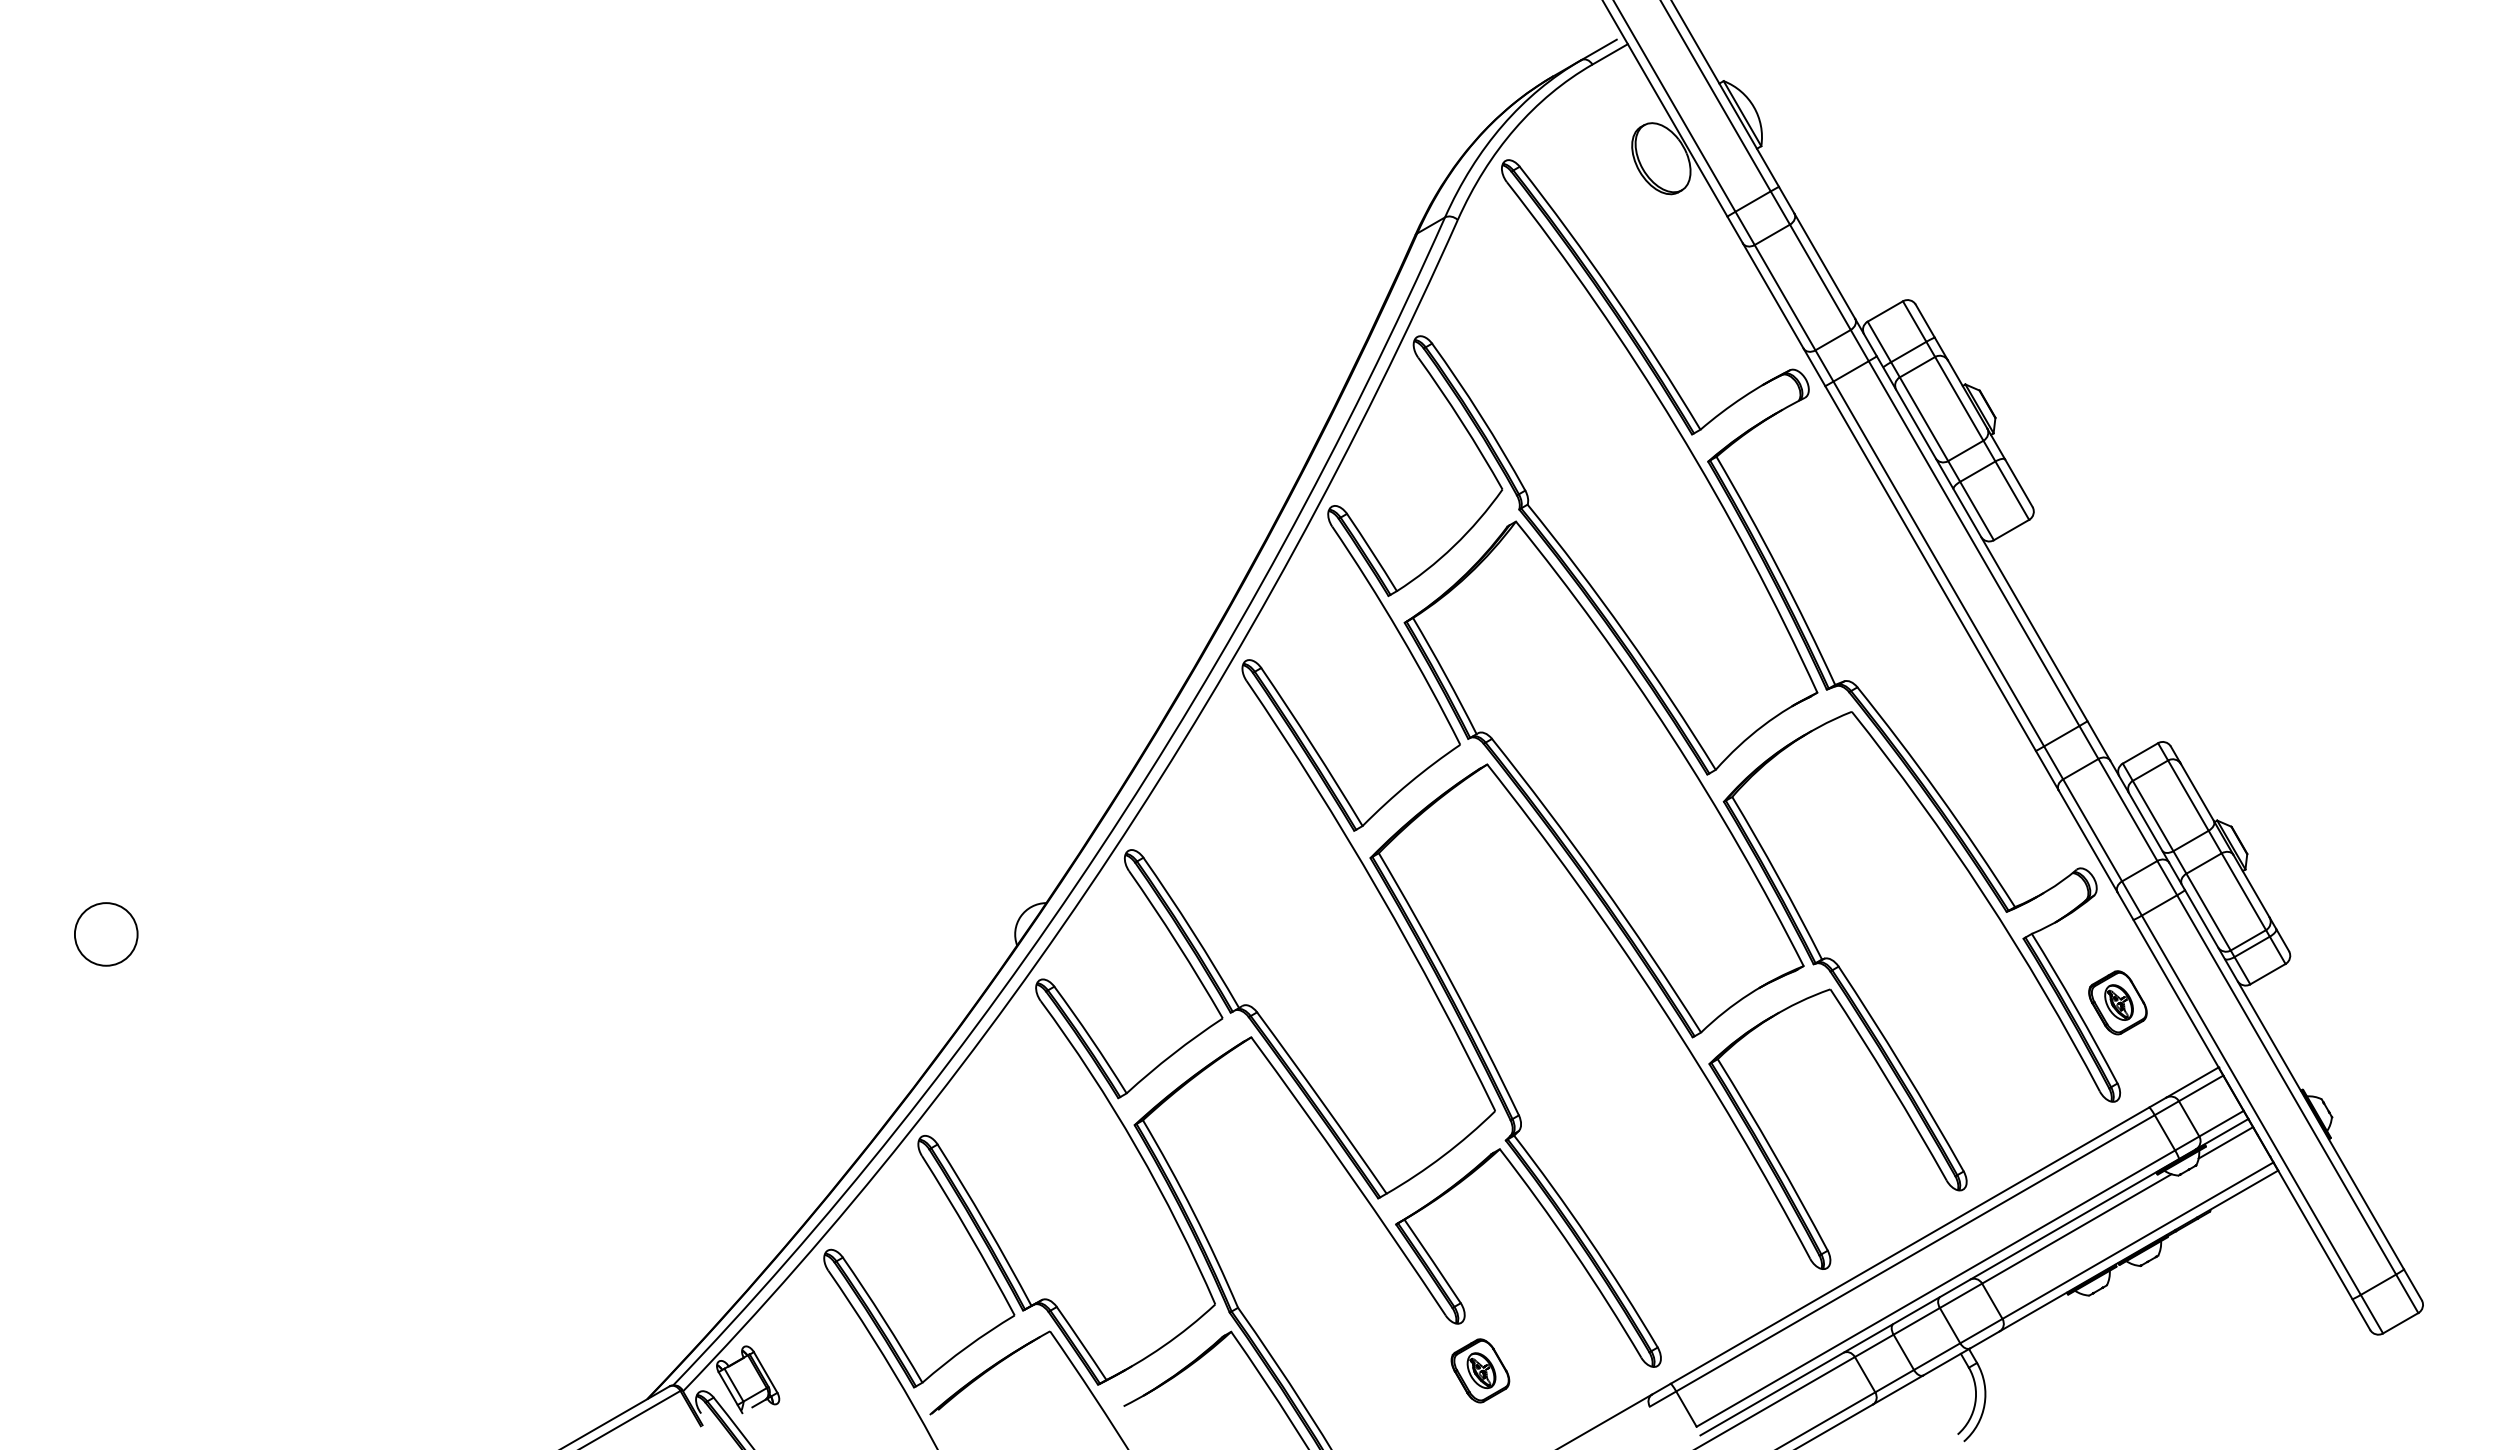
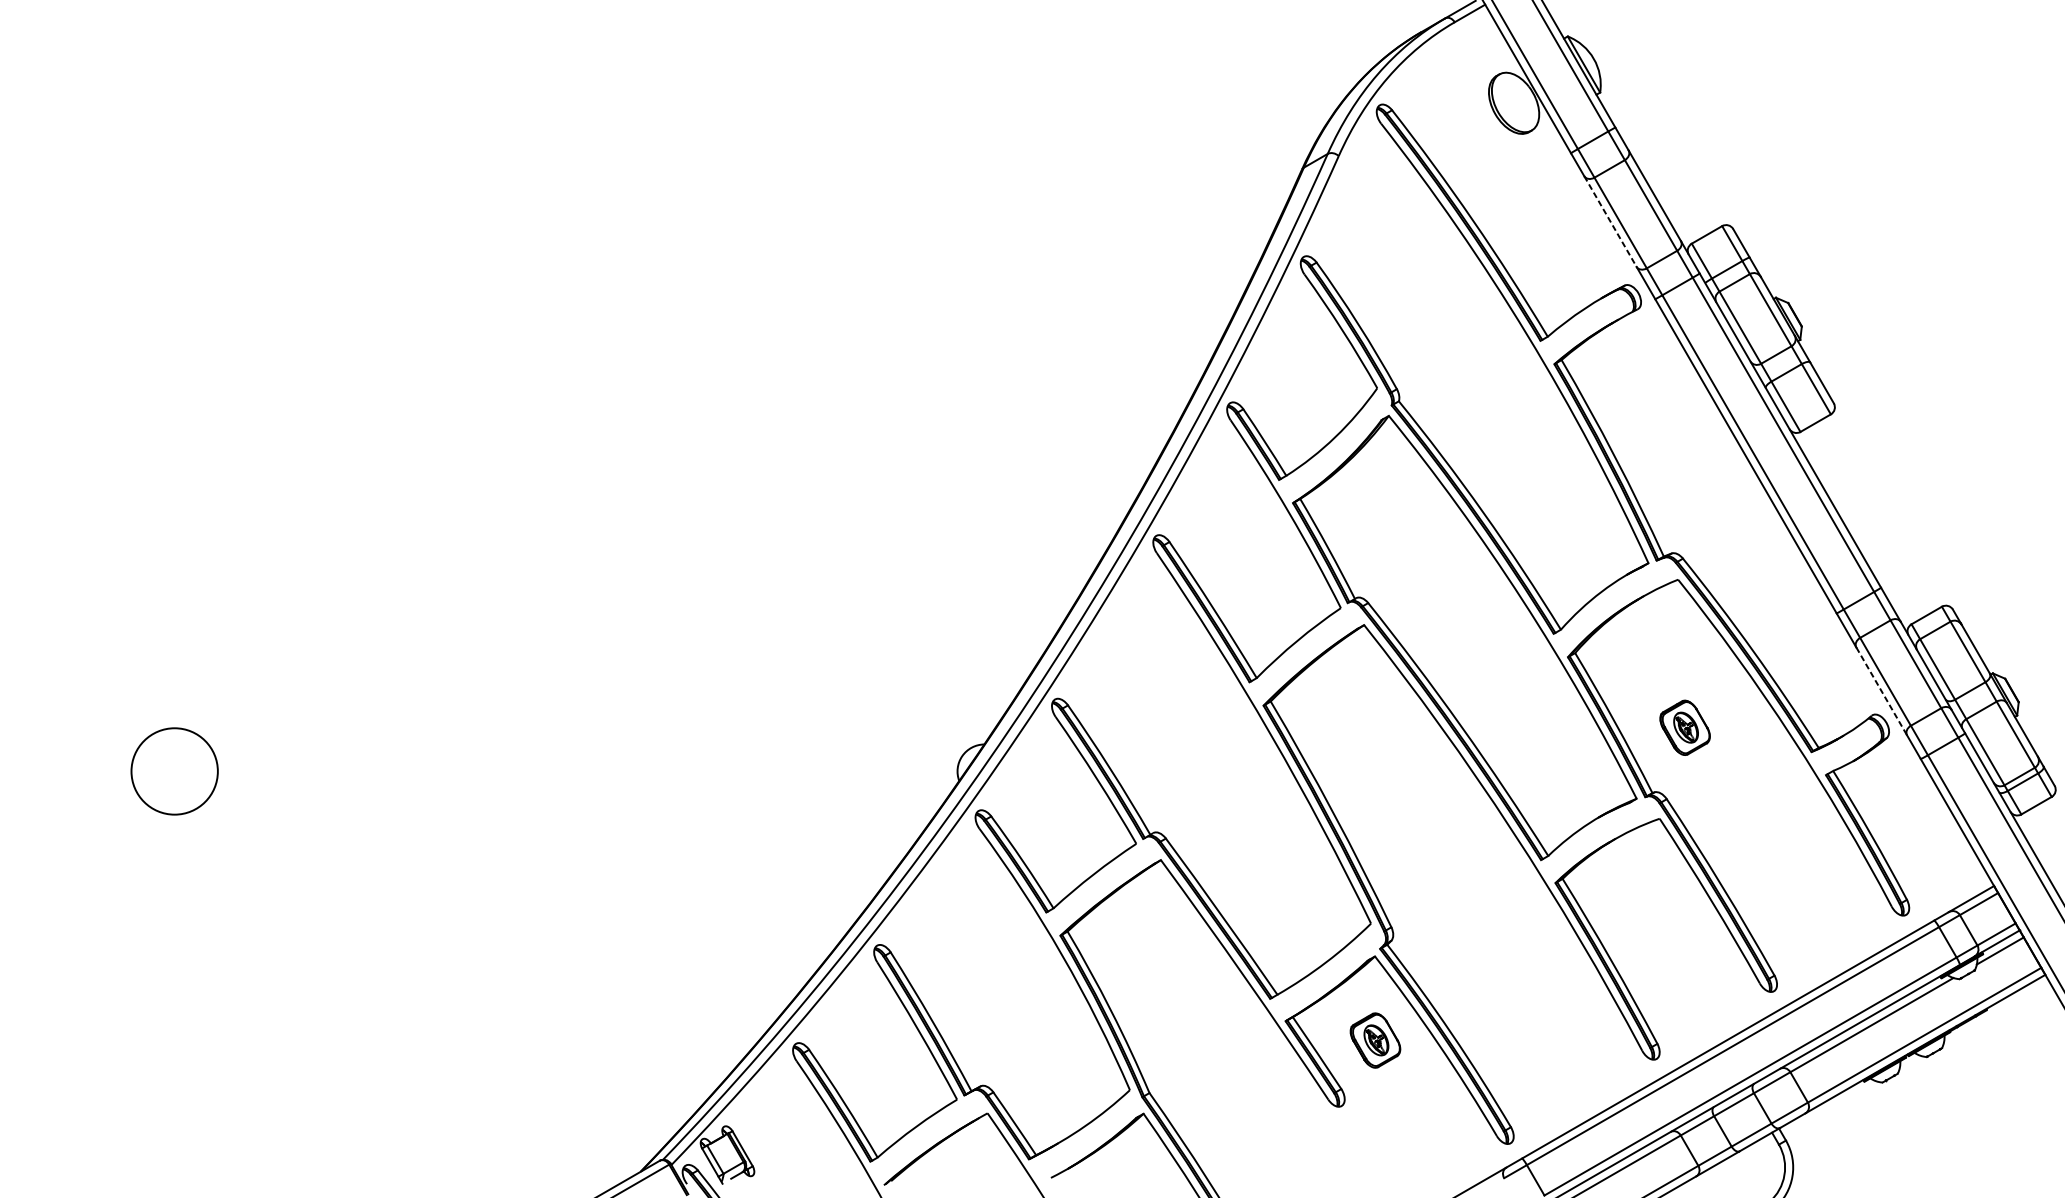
line: (1773, 295) -> (1610, 221), solid -> dashed
line: (2088, 841) -> (1881, 691), solid -> dashed
circle: (105, 934) -> (174, 771), size x1.6
part: (2117, 1002) -> (1684, 727), moved
part: (1480, 1370) -> (1375, 1040), moved

